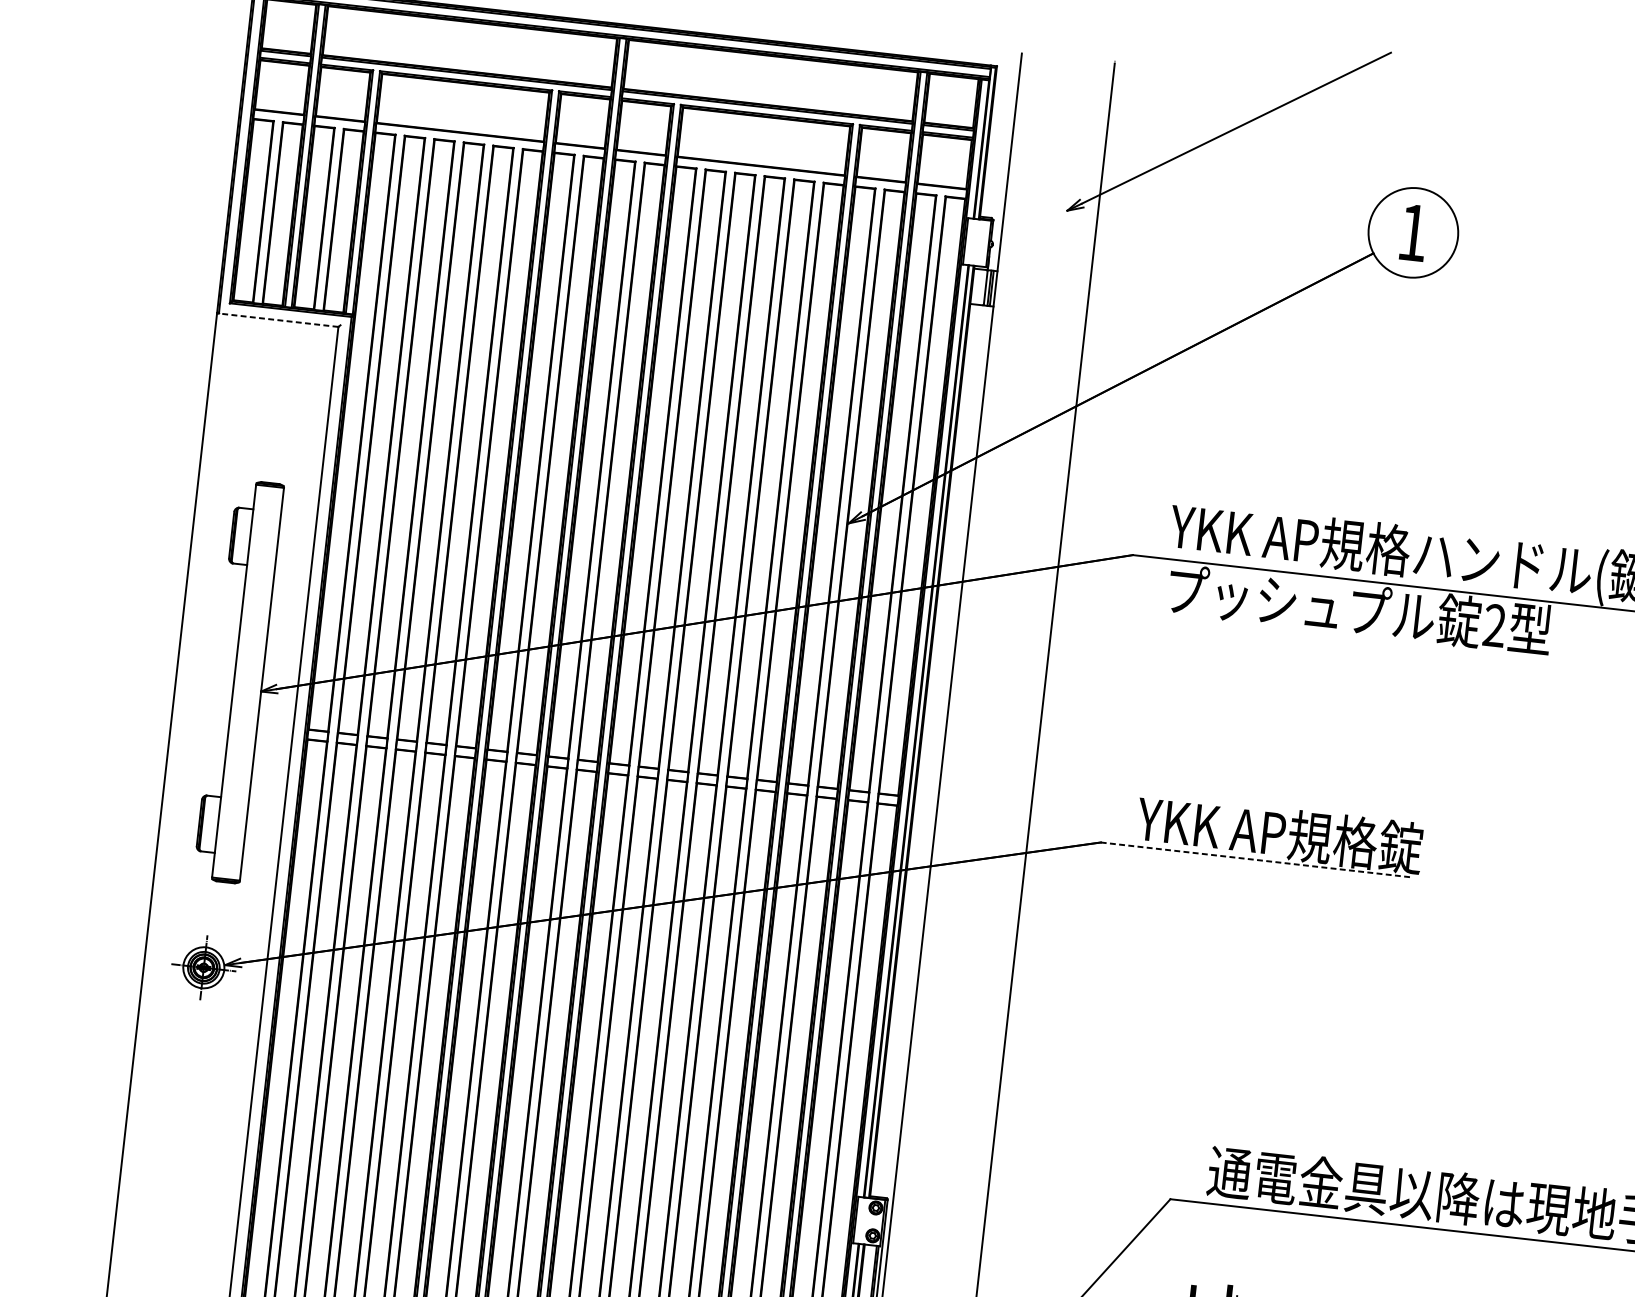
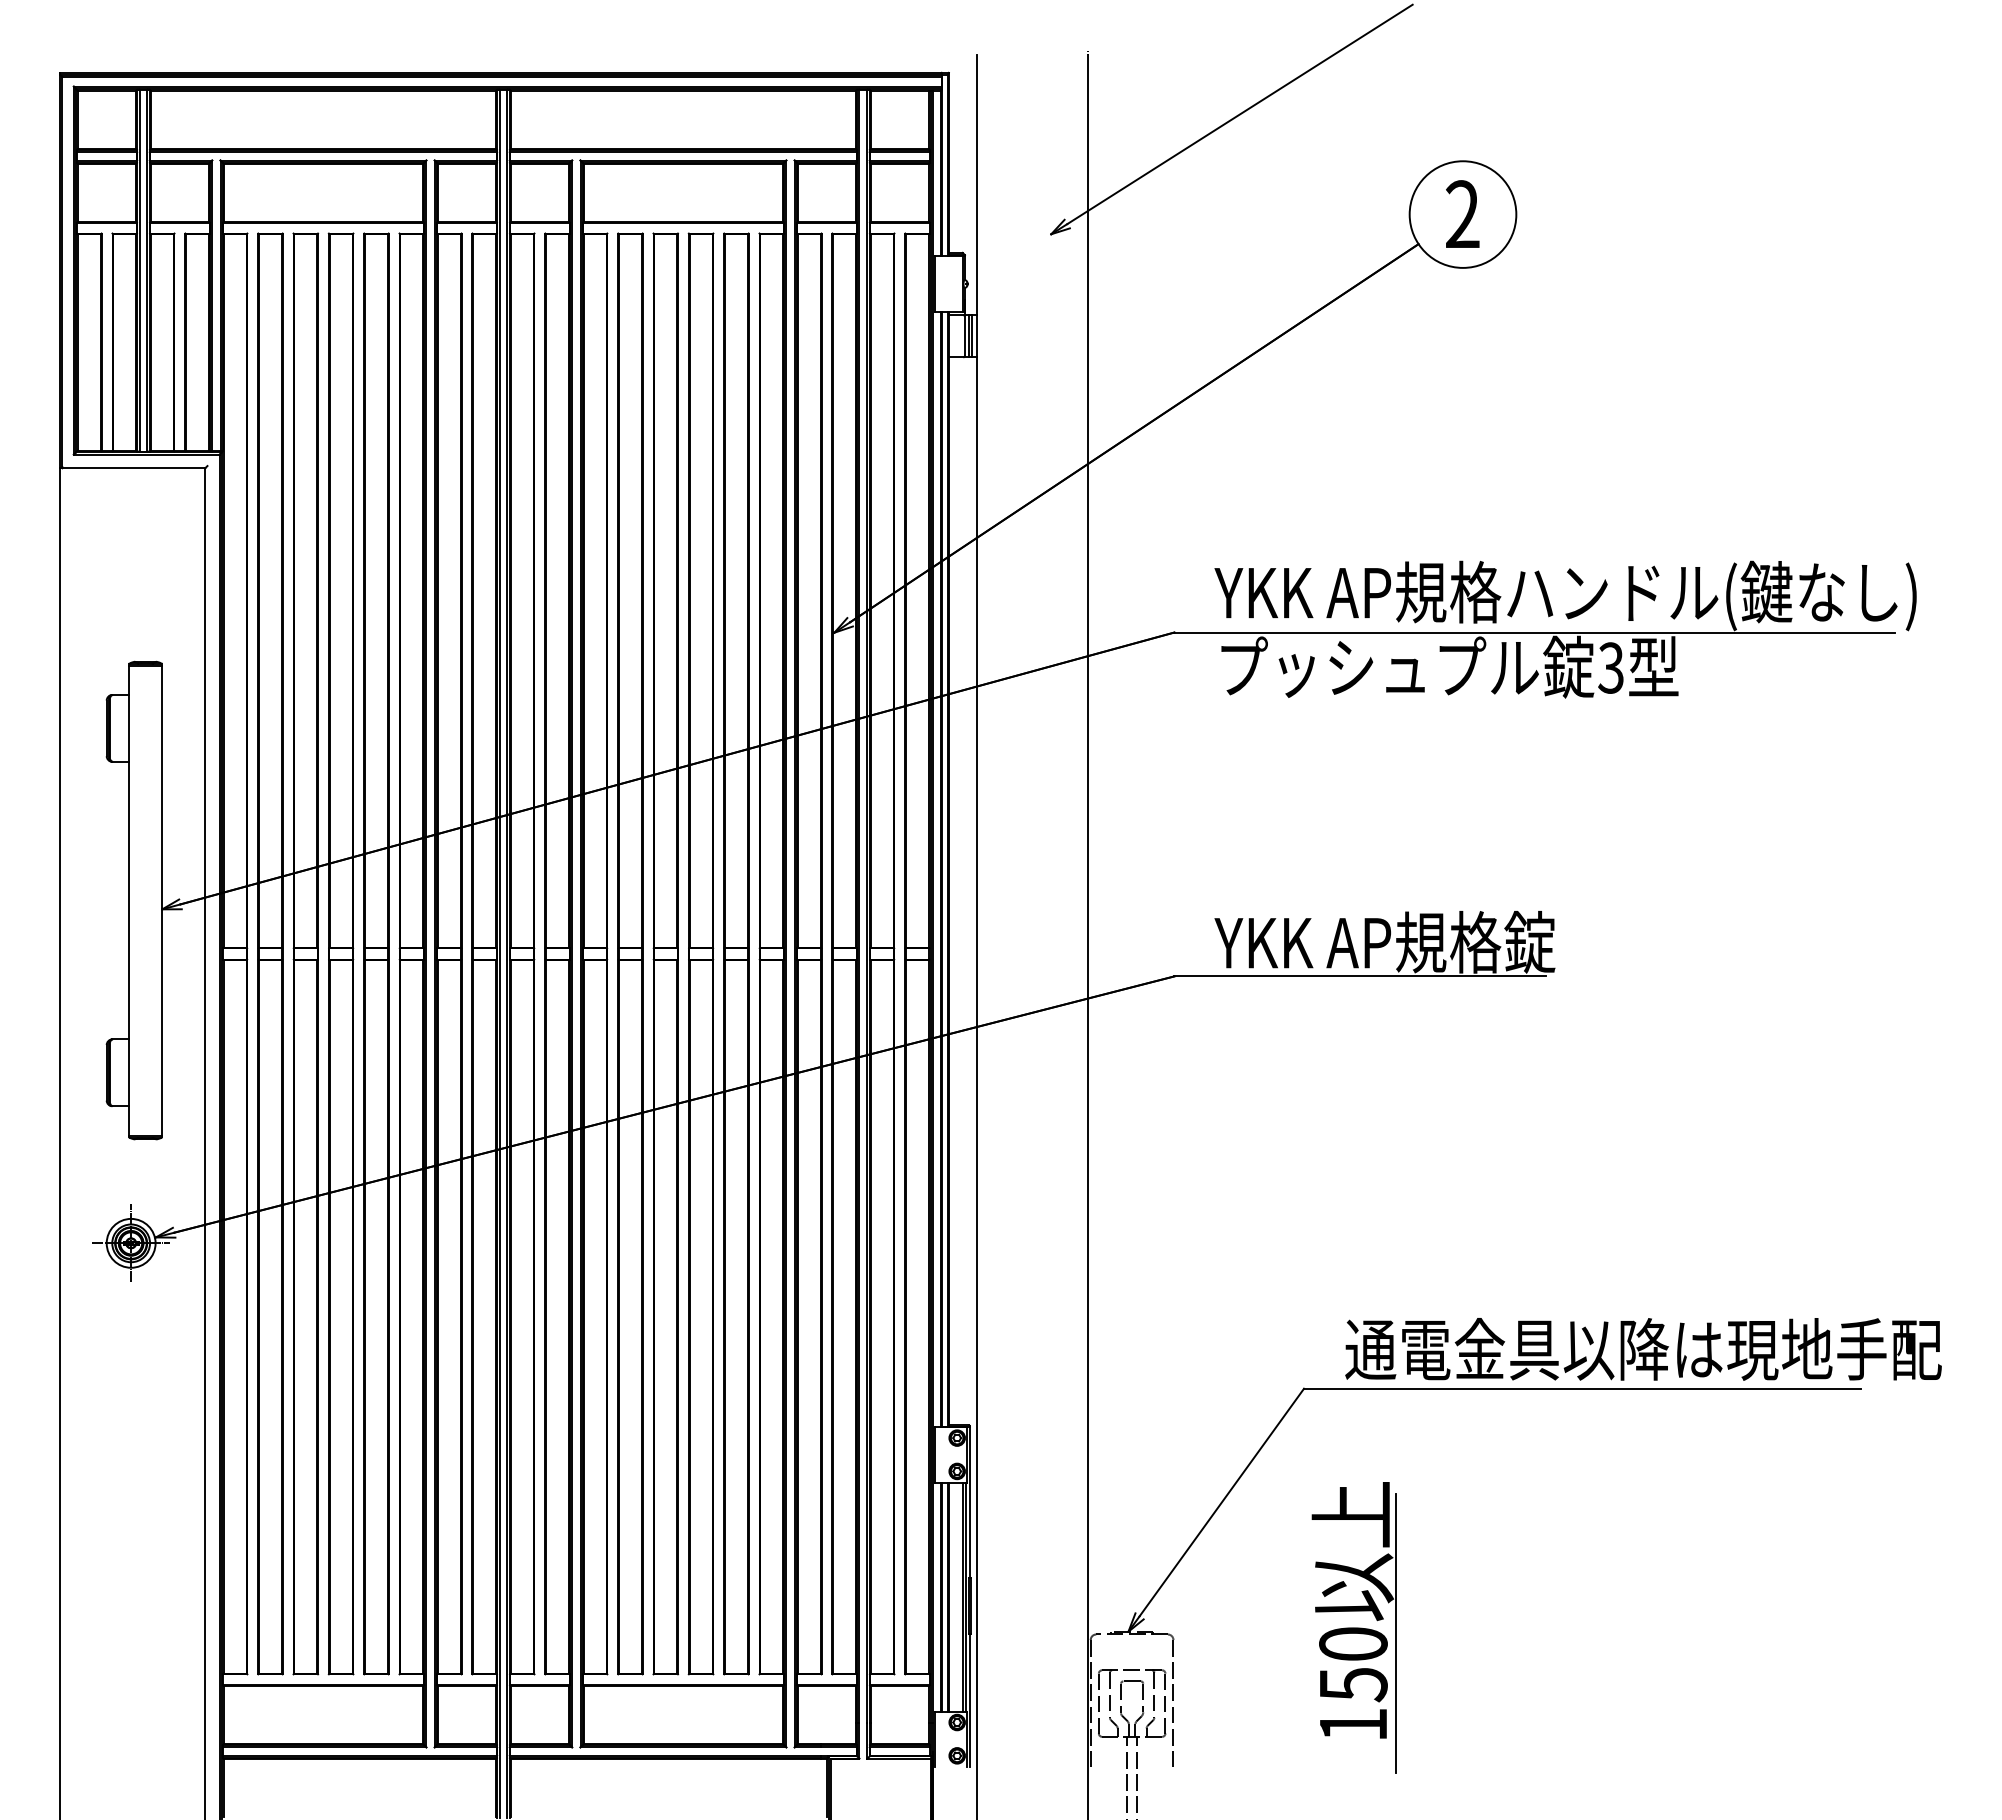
text: (1413, 231) -> (1462, 213), 1 -> 2
line: (277, 320) -> (132, 468), dashed -> solid
text: (1494, 625) -> (1610, 667), 2 -> 3
line: (1256, 860) -> (1360, 976), dashed -> solid

